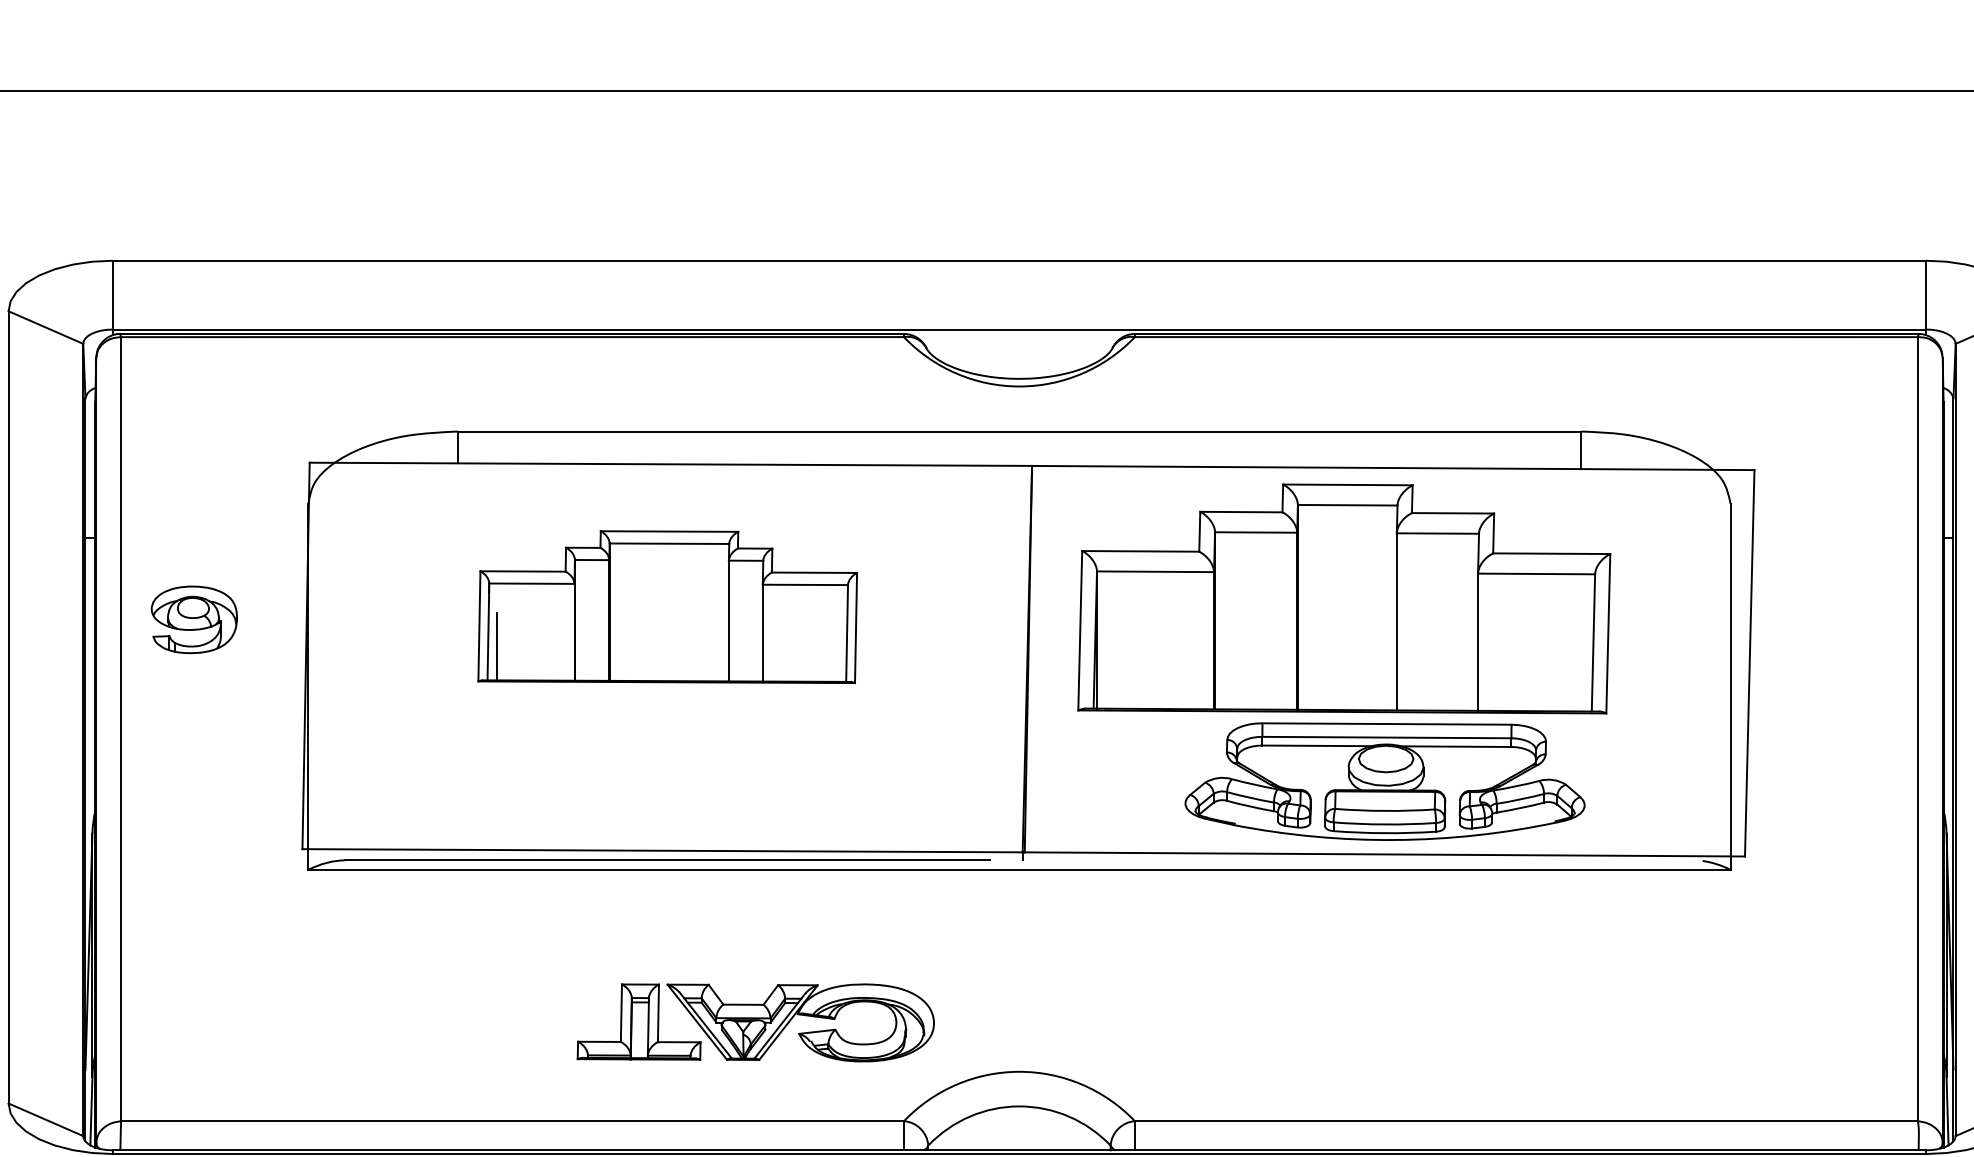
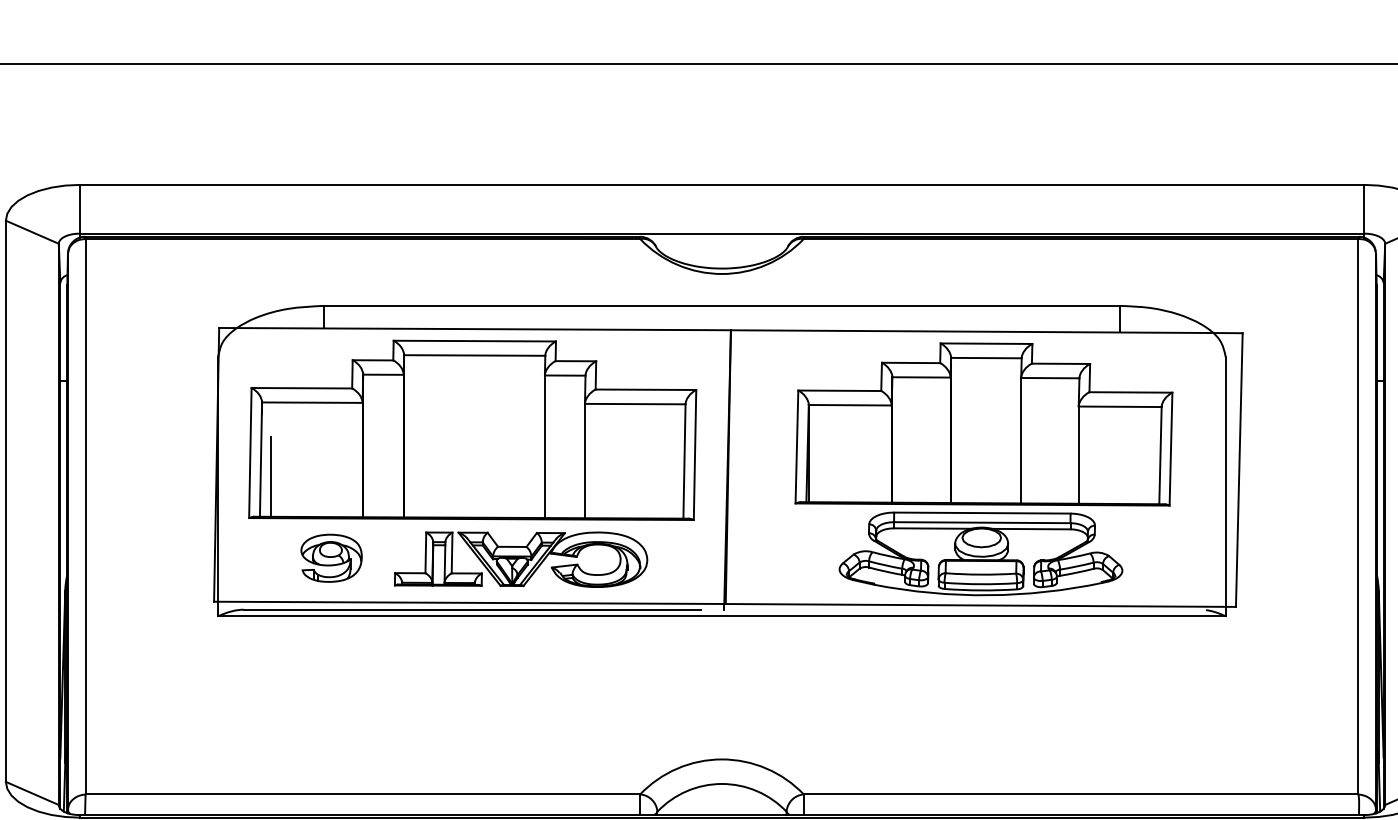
part: (1344, 598) -> (984, 424), moved
part: (667, 606) -> (472, 429), size x1.67
part: (193, 619) -> (330, 558), moved
part: (755, 1022) -> (520, 559), moved

